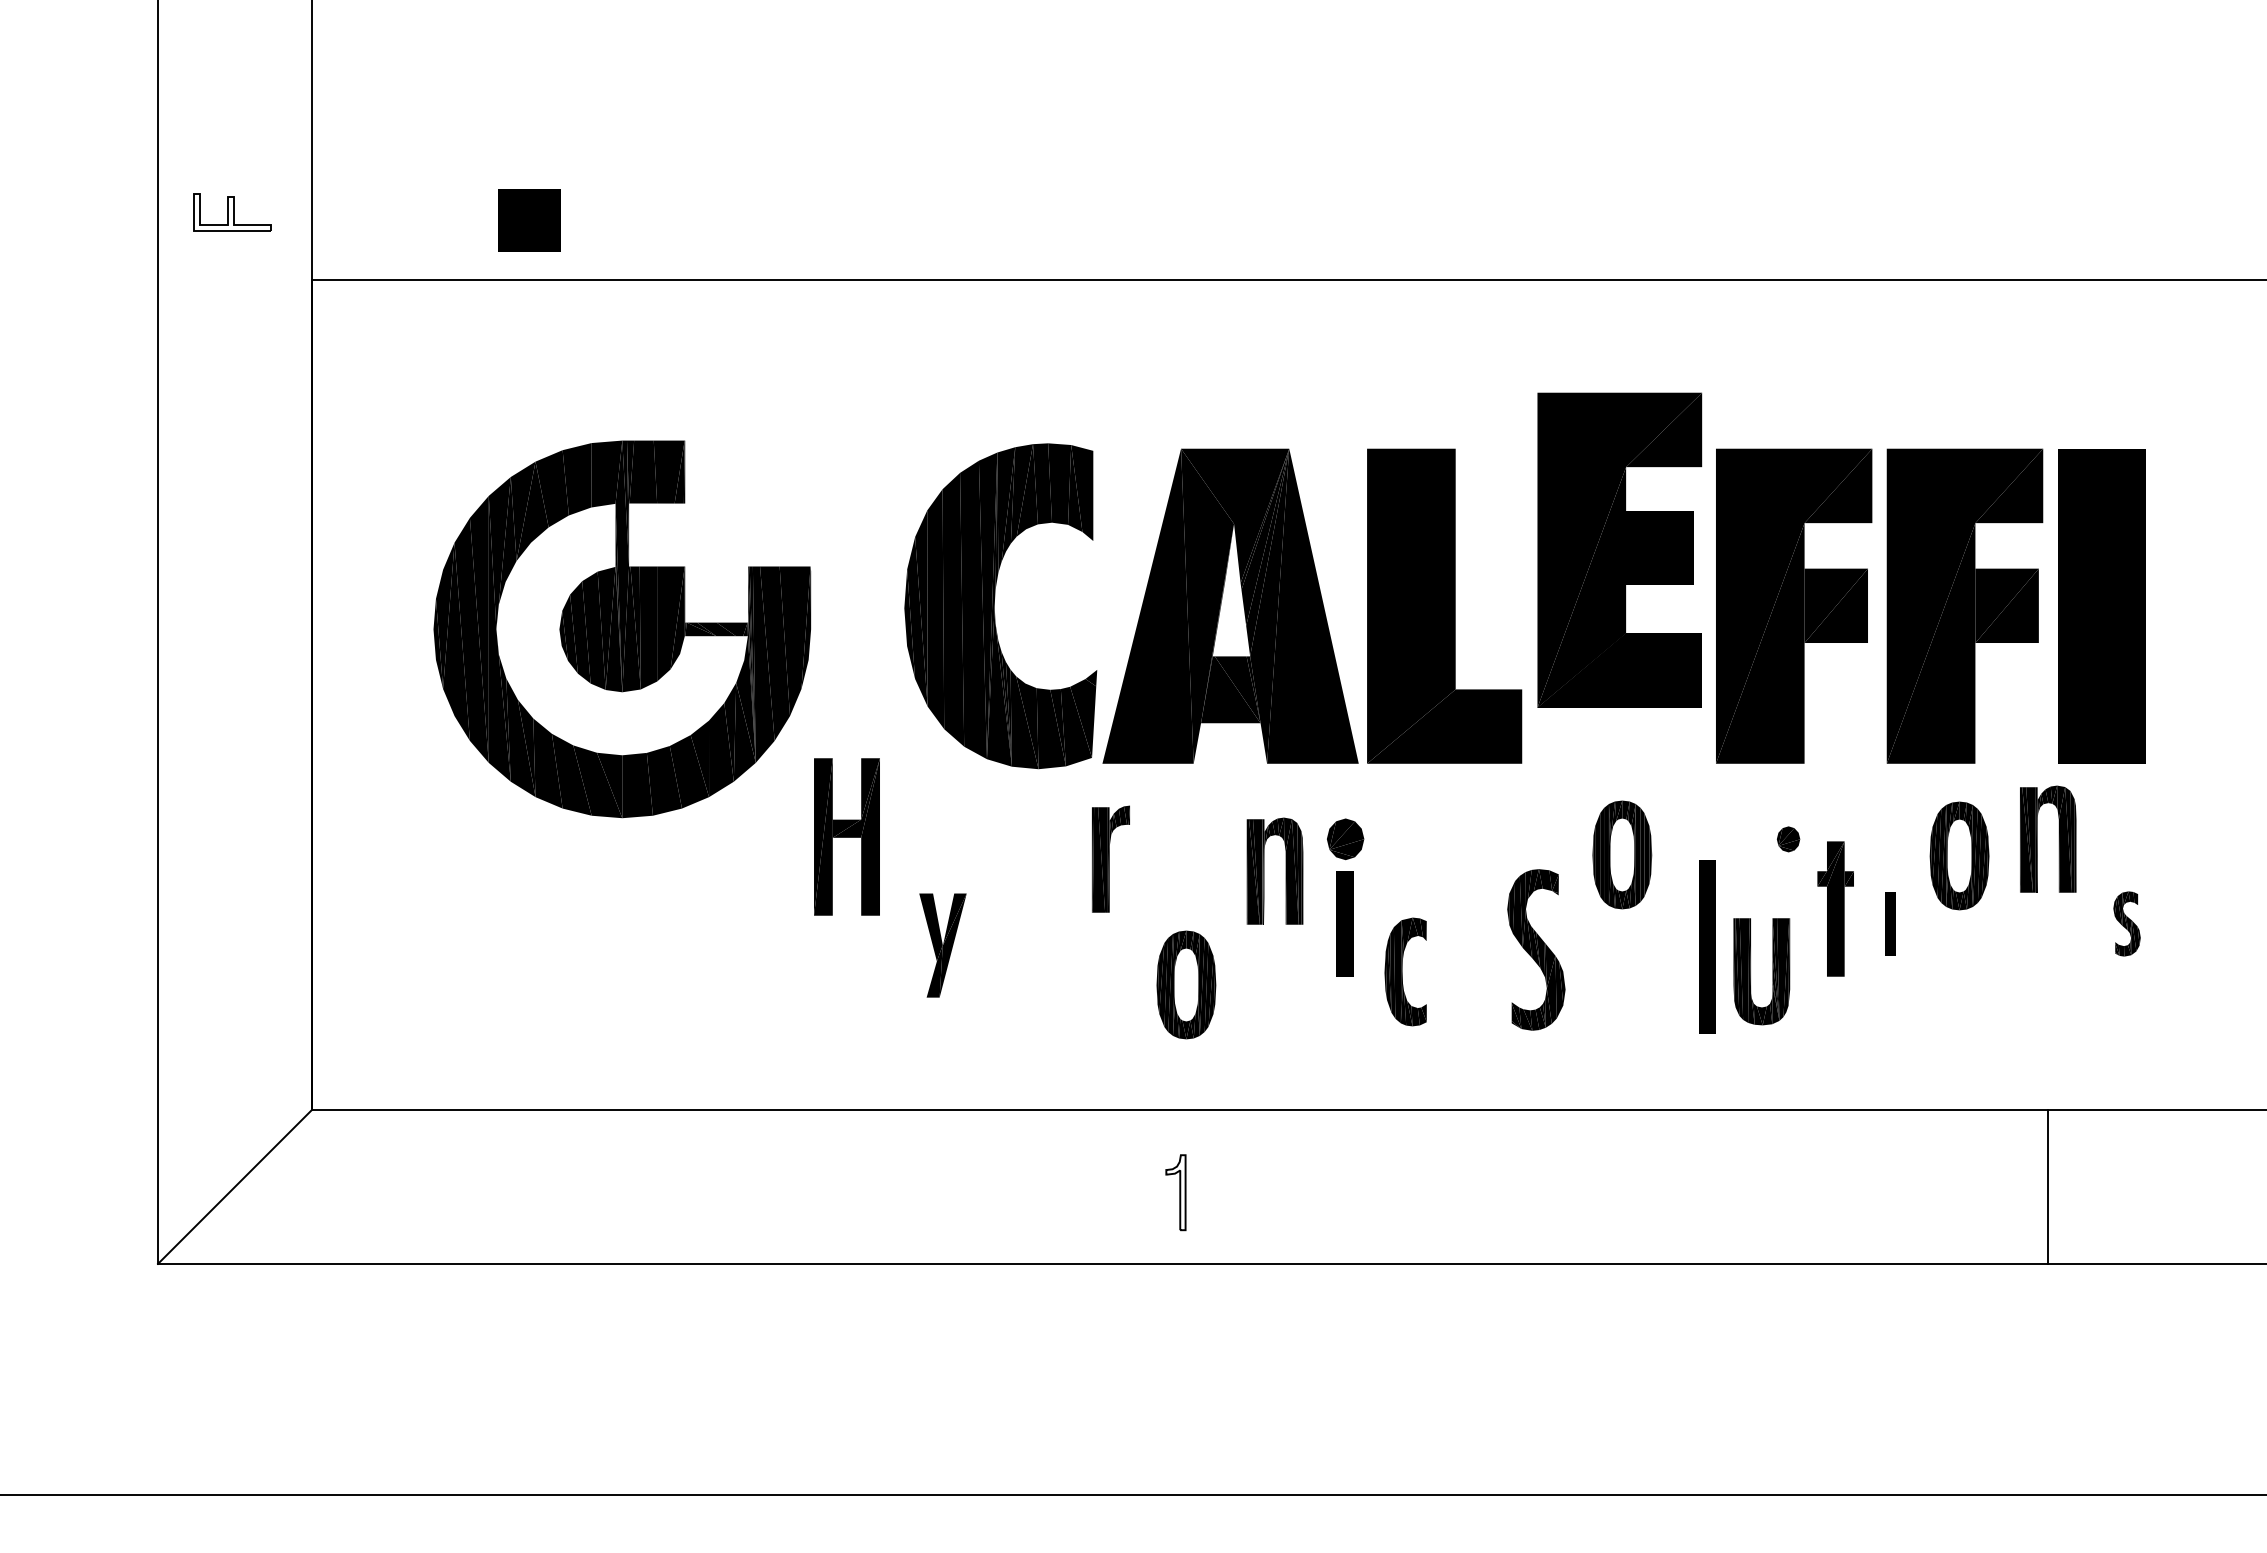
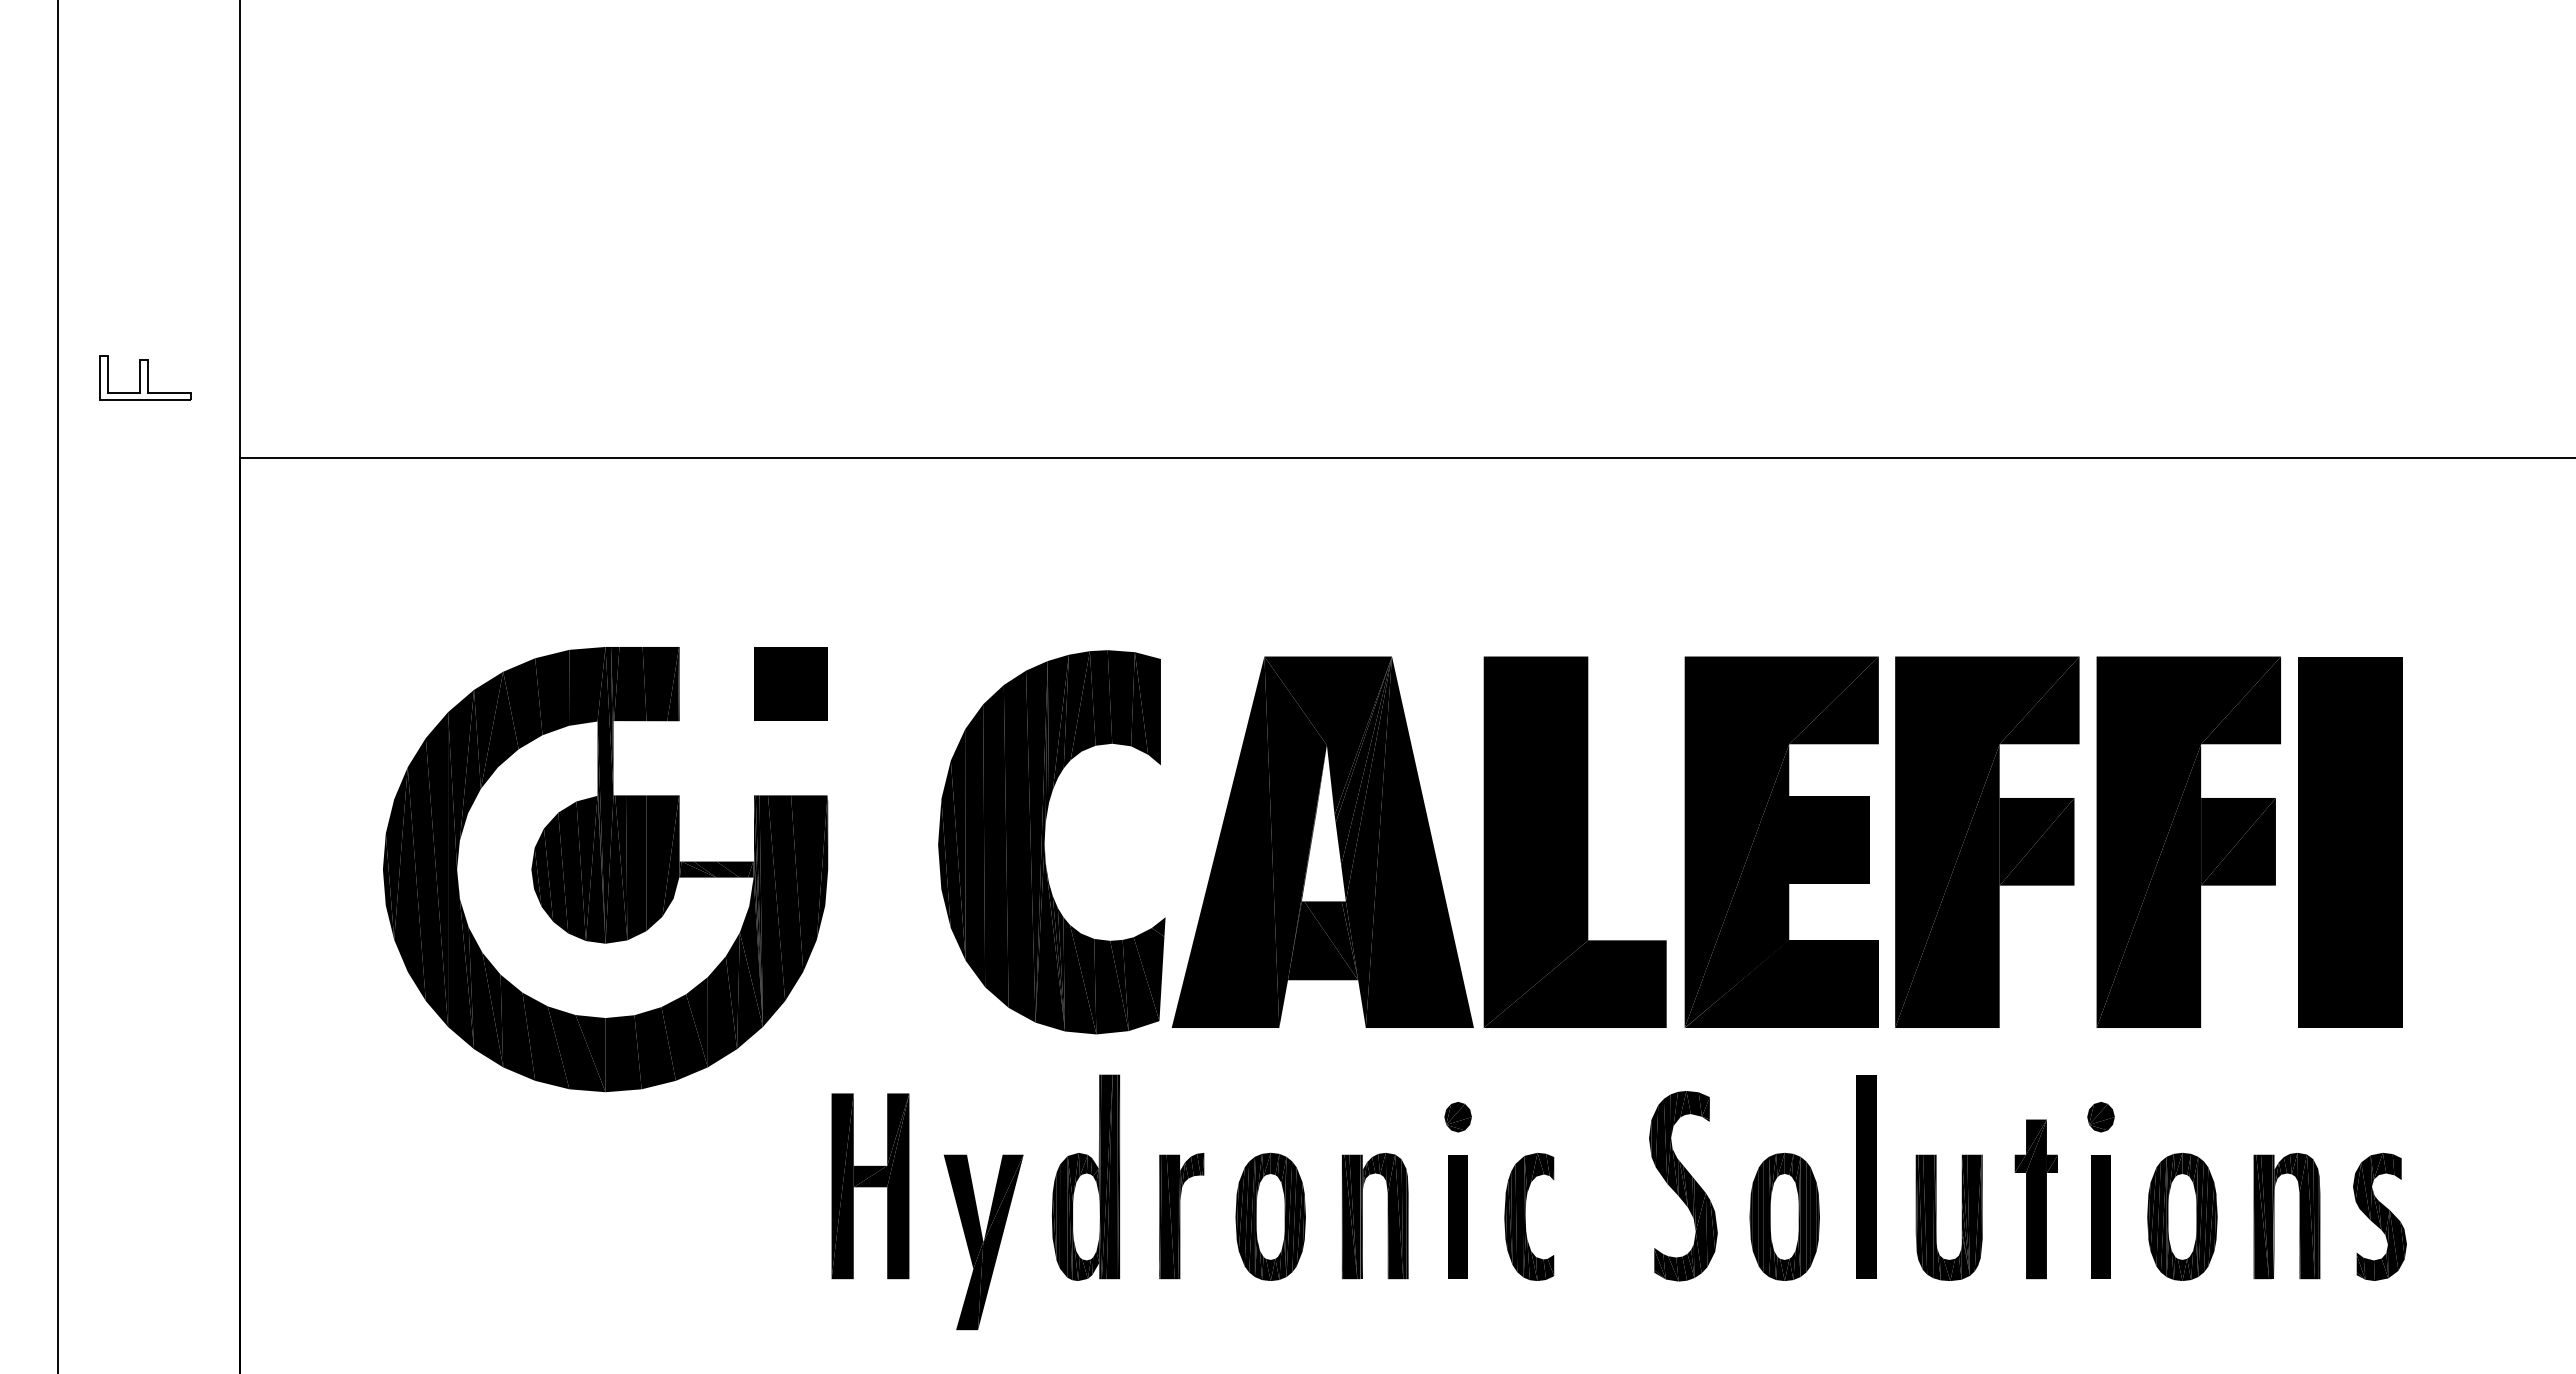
part: (529, 220) -> (790, 684), moved
part: (1619, 549) -> (1781, 841), moved
part: (846, 836) -> (869, 1185), moved
part: (2058, 838) -> (2299, 1215), moved
part: (1344, 839) -> (1457, 1117), size x0.62
part: (1788, 839) -> (2100, 1117), moved
part: (1622, 854) -> (1784, 1216), moved
part: (1959, 855) -> (2182, 1216), moved
part: (1110, 858) -> (1181, 1215), moved
part: (1264, 870) -> (1362, 1215), moved
part: (1029, 890) -> (1085, 1177), added
part: (1890, 923) -> (2100, 1216), size x1.67
part: (2126, 923) -> (2379, 1216), size x1.67
part: (942, 945) -> (983, 1242), size x1.43
part: (1707, 946) -> (1866, 1176), moved
part: (1536, 949) -> (1683, 1185), moved
part: (1405, 971) -> (1529, 1216), moved
part: (1750, 971) -> (1935, 1217), moved
part: (1186, 984) -> (1270, 1216), moved

